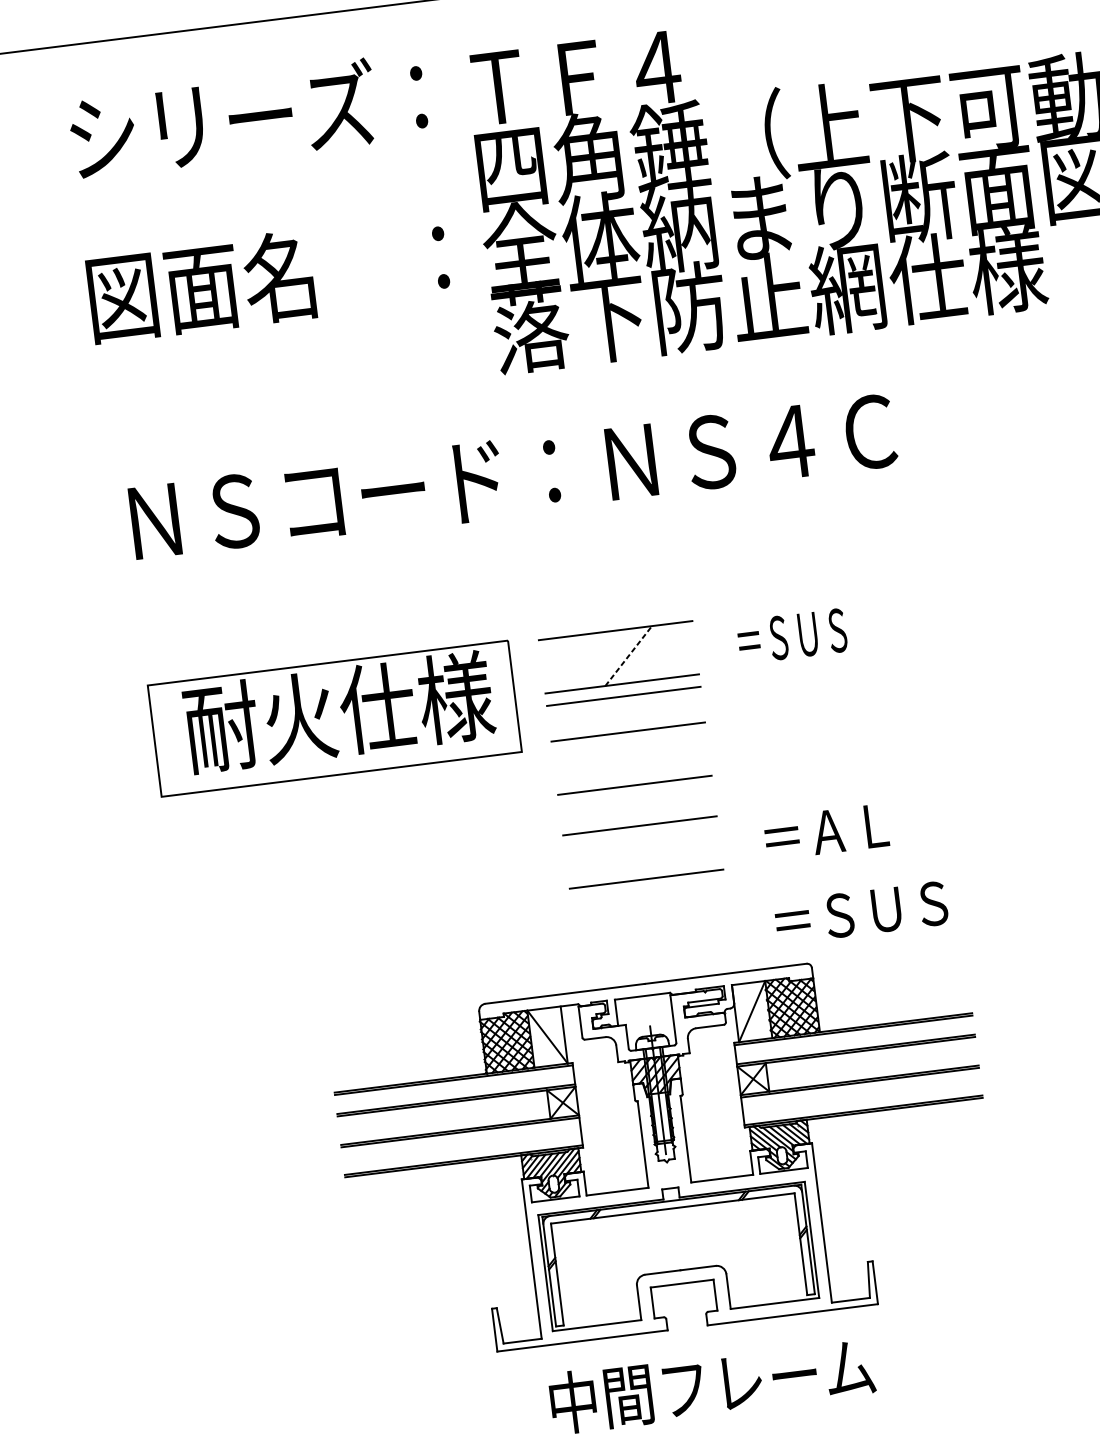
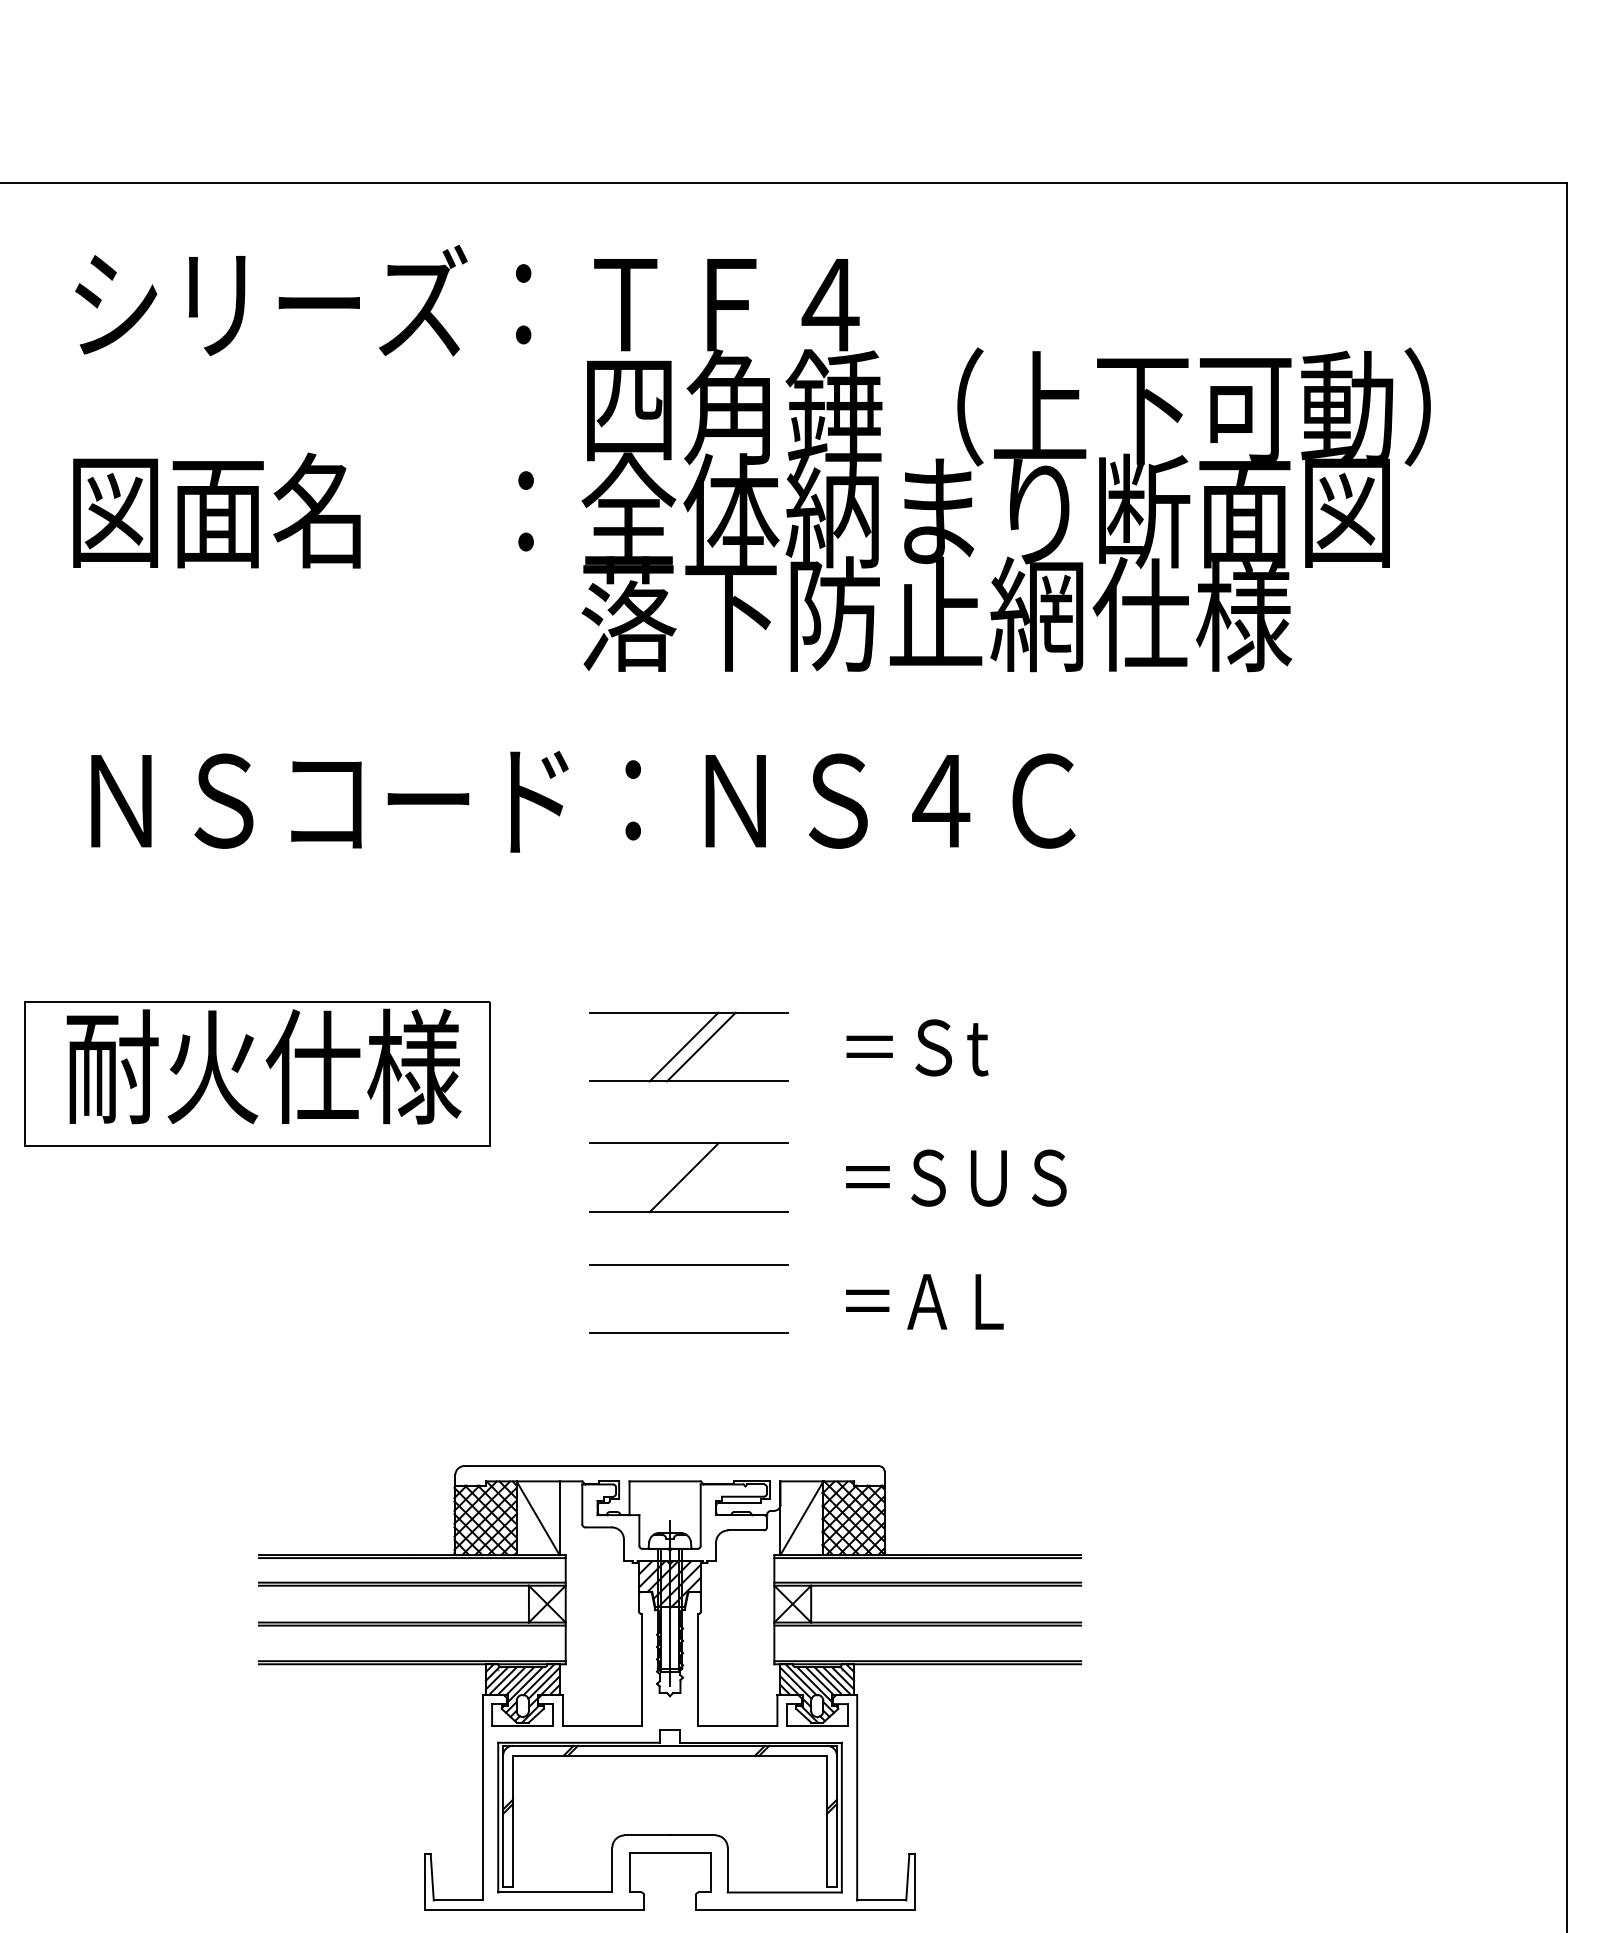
text: (794, 635) -> (915, 1047), ＝ＳＵＳ -> ＝Ｓt
line: (628, 656) -> (701, 1047), dashed -> solid
line: (614, 657) -> (683, 1046), added
line: (623, 696) -> (688, 1097), removed
part: (334, 718) -> (257, 1073), moved
line: (627, 758) -> (683, 1177), added
text: (861, 912) -> (956, 1177), moved

